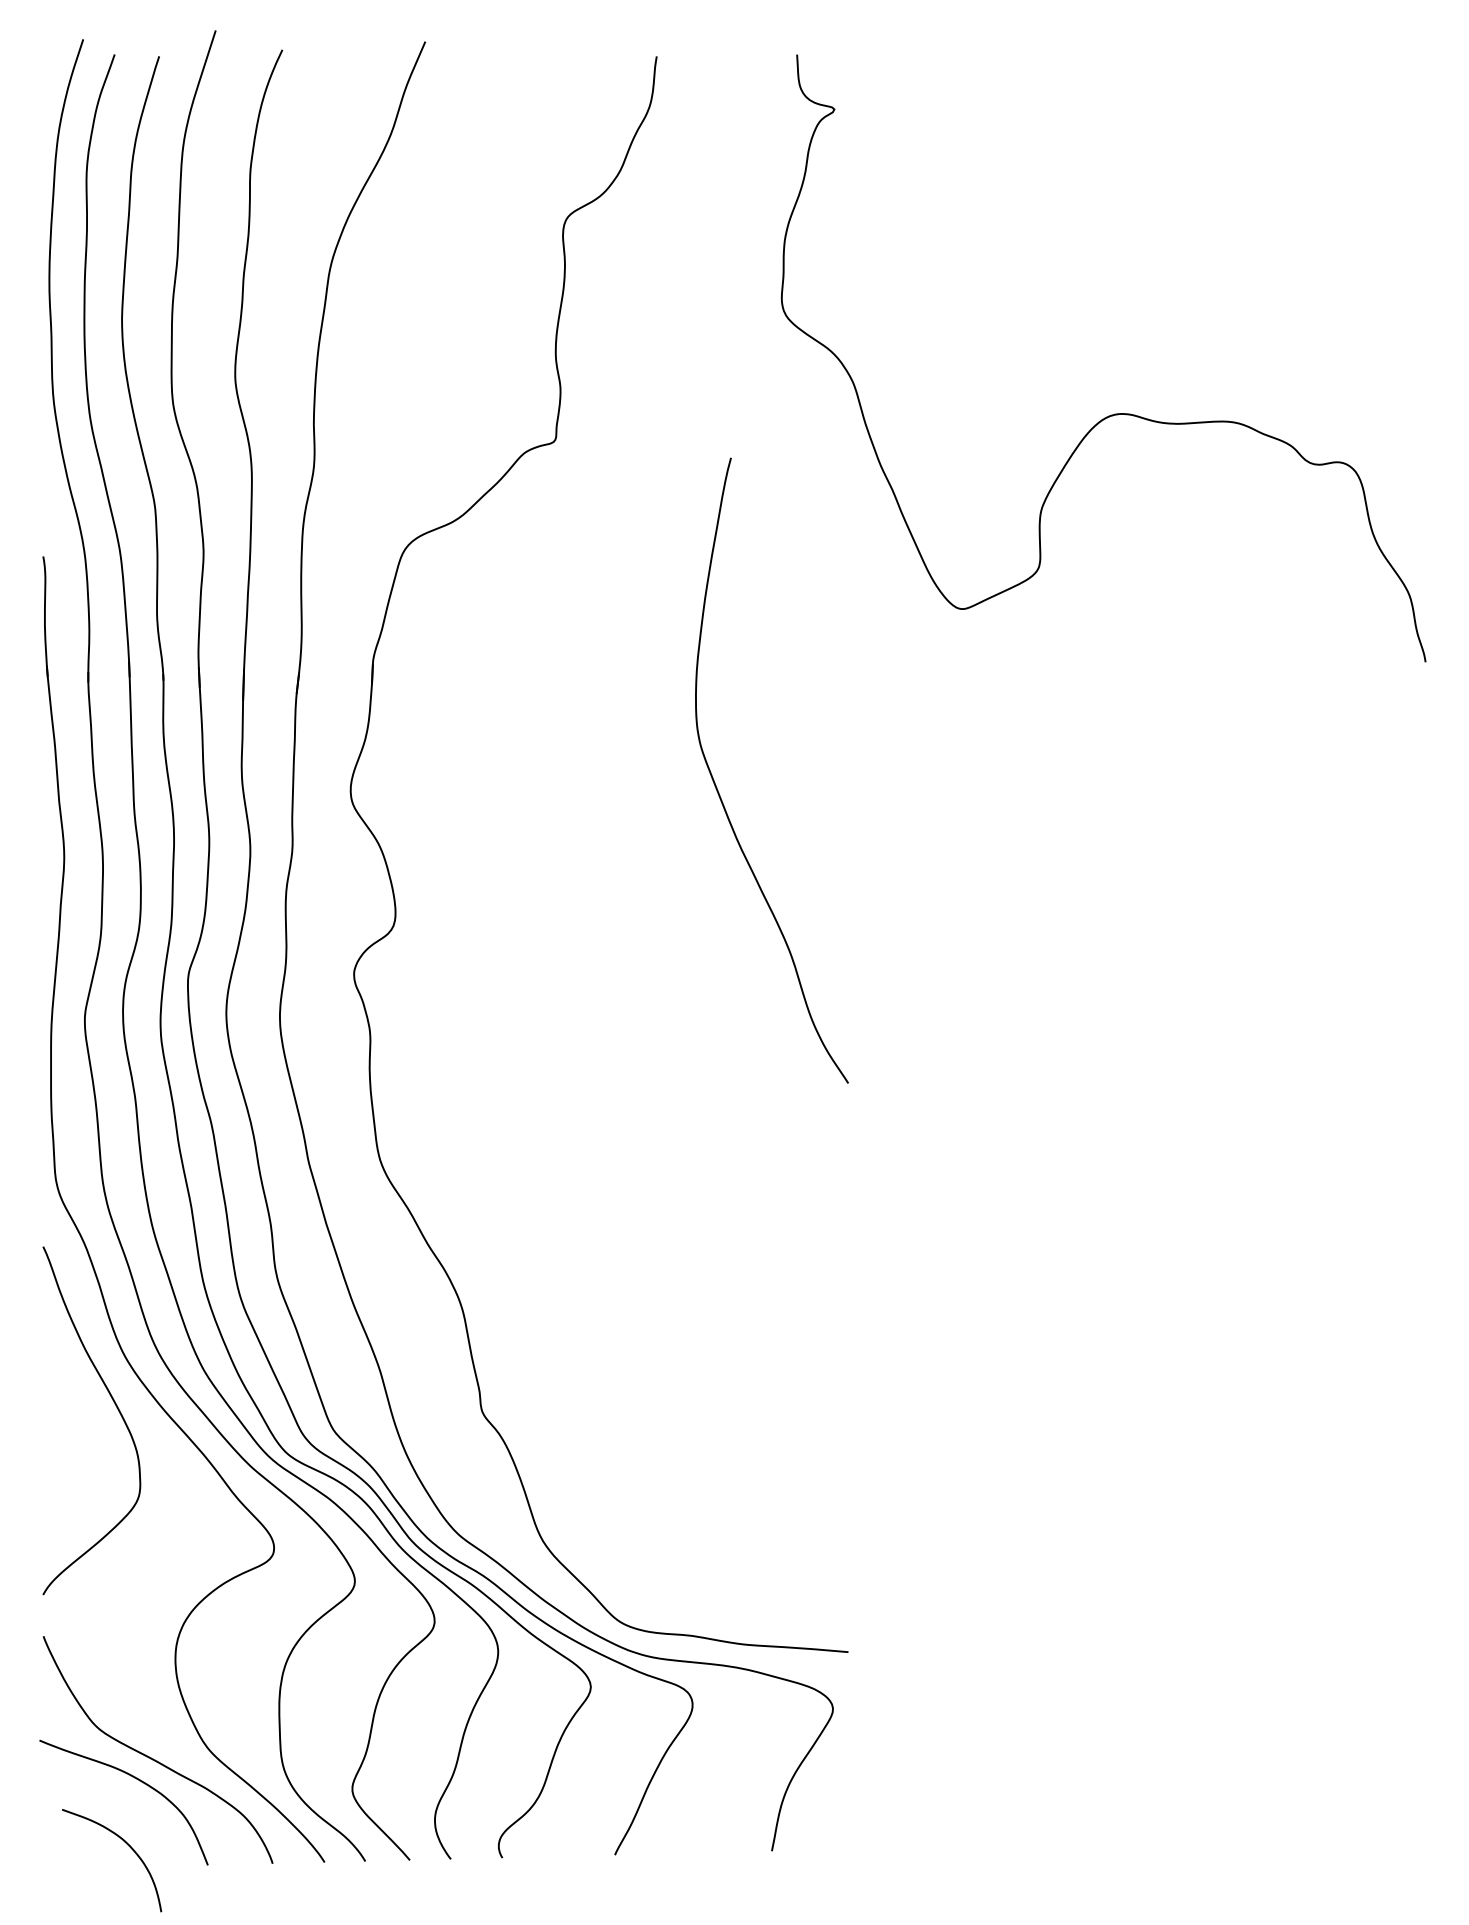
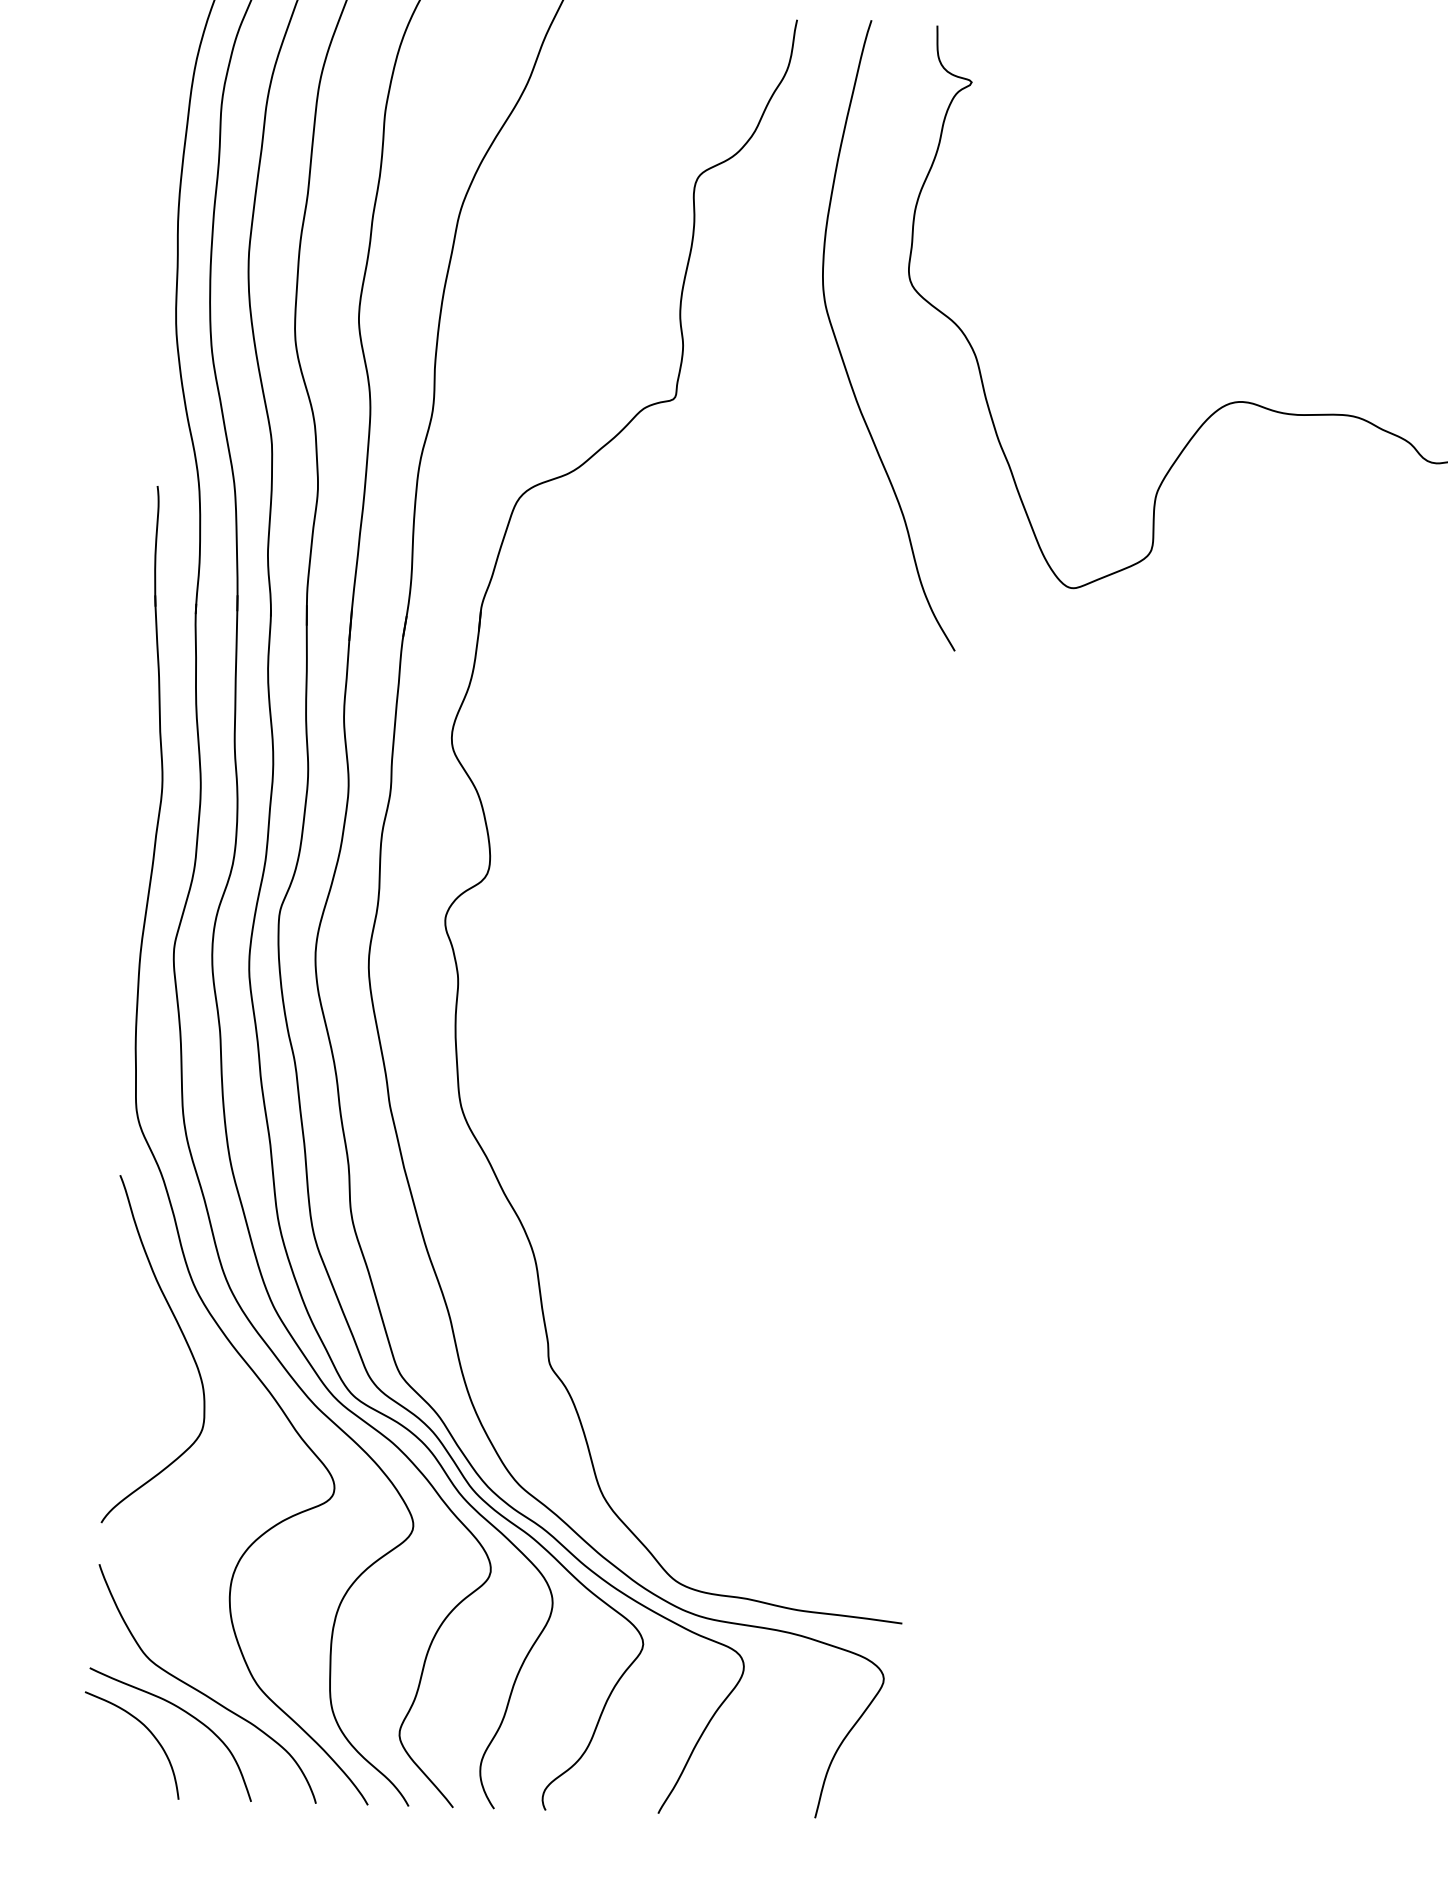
curve: (719, 792) -> (841, 353), moved
curve: (127, 1845) -> (148, 1731), moved

